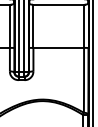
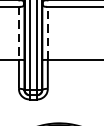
line: (9, 26) -> (18, 33), solid -> dashed
line: (33, 26) -> (47, 33), solid -> dashed

